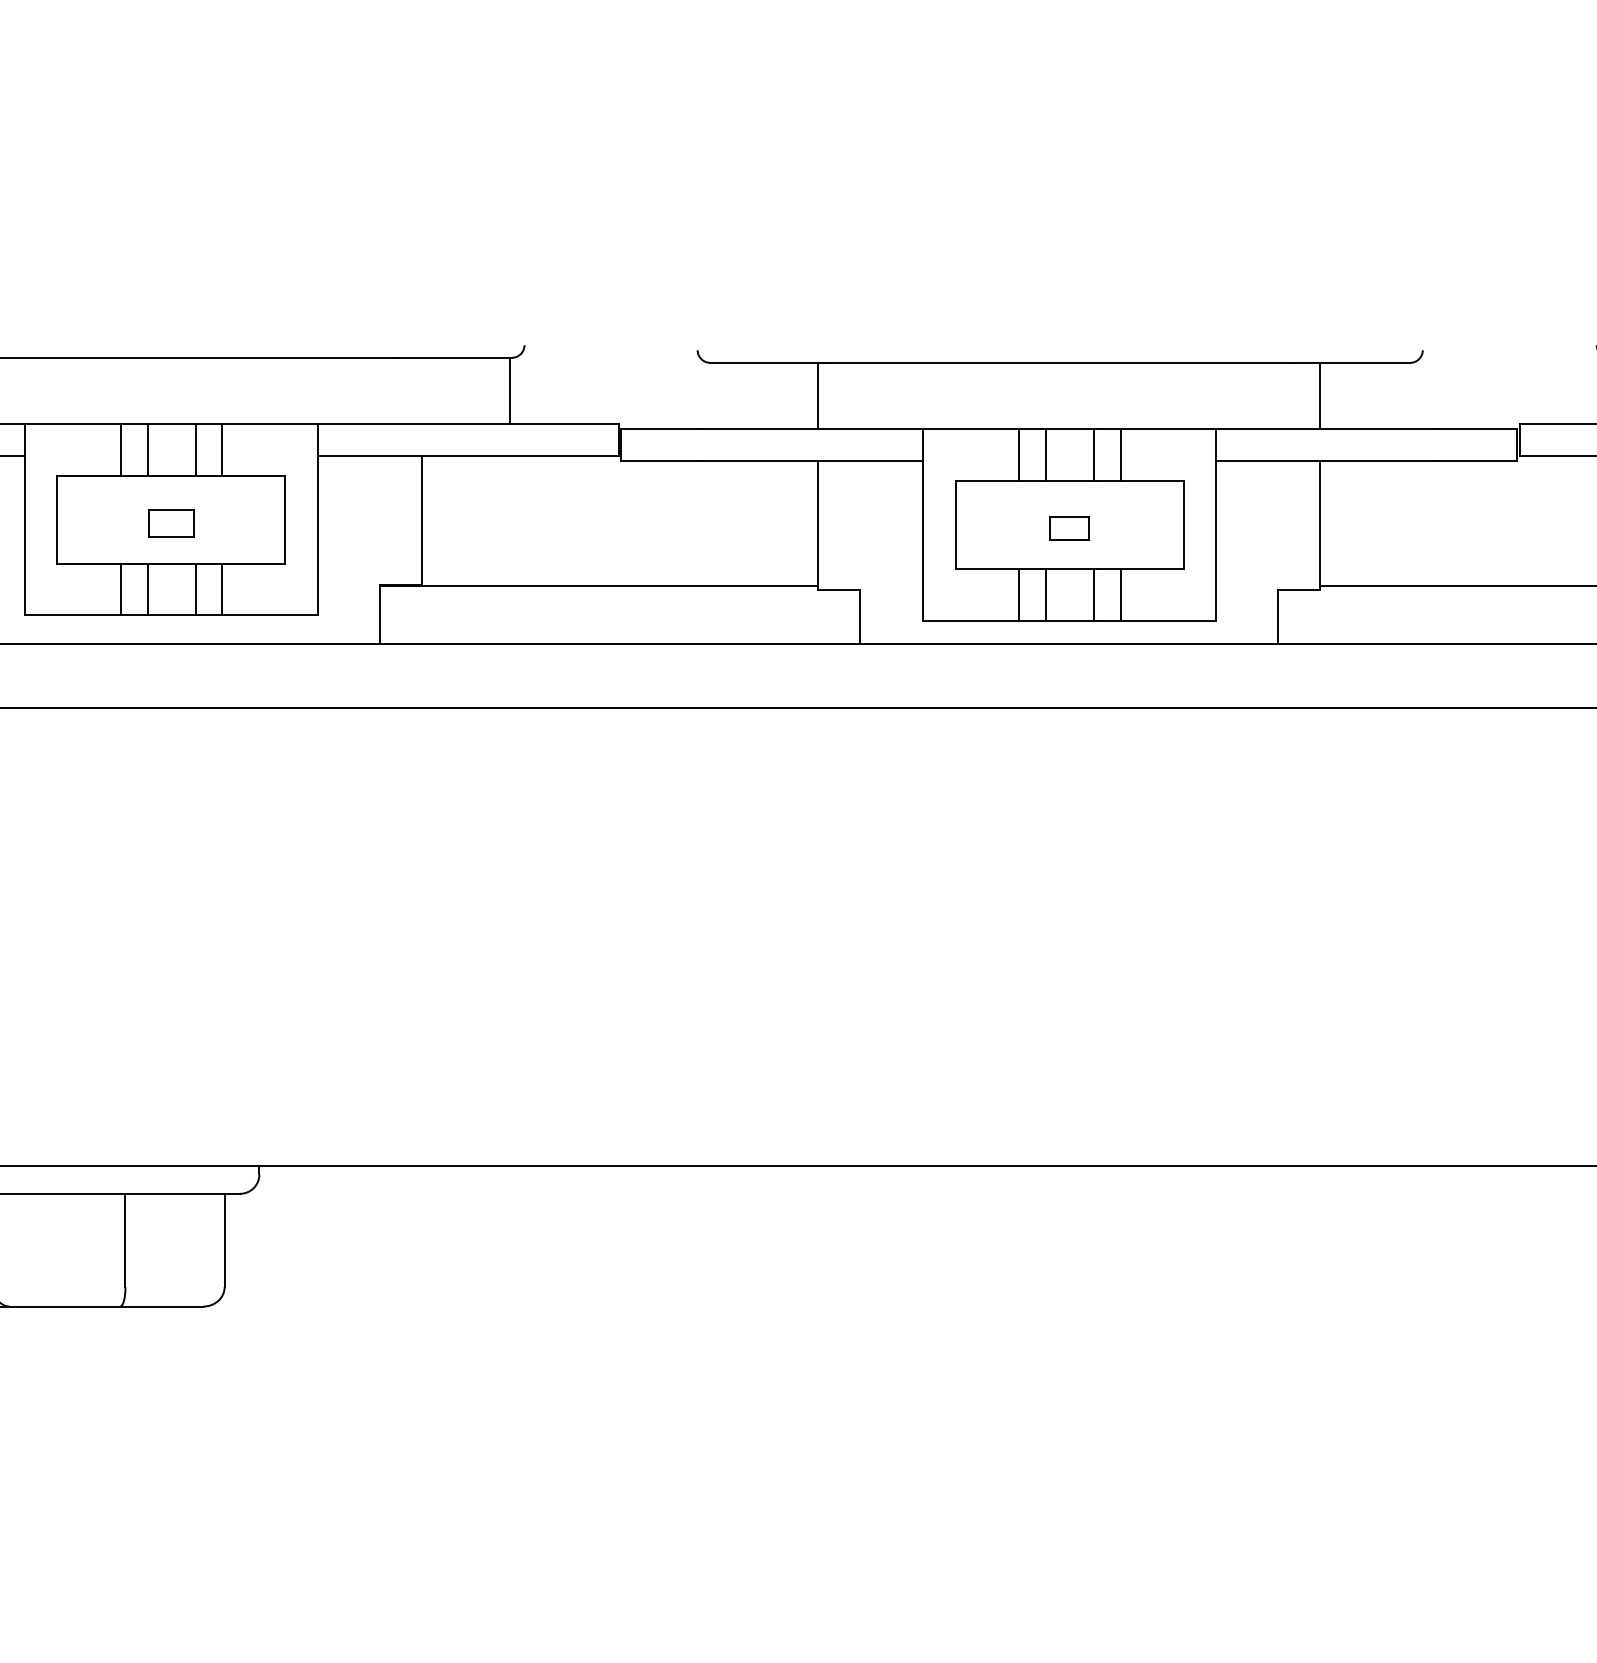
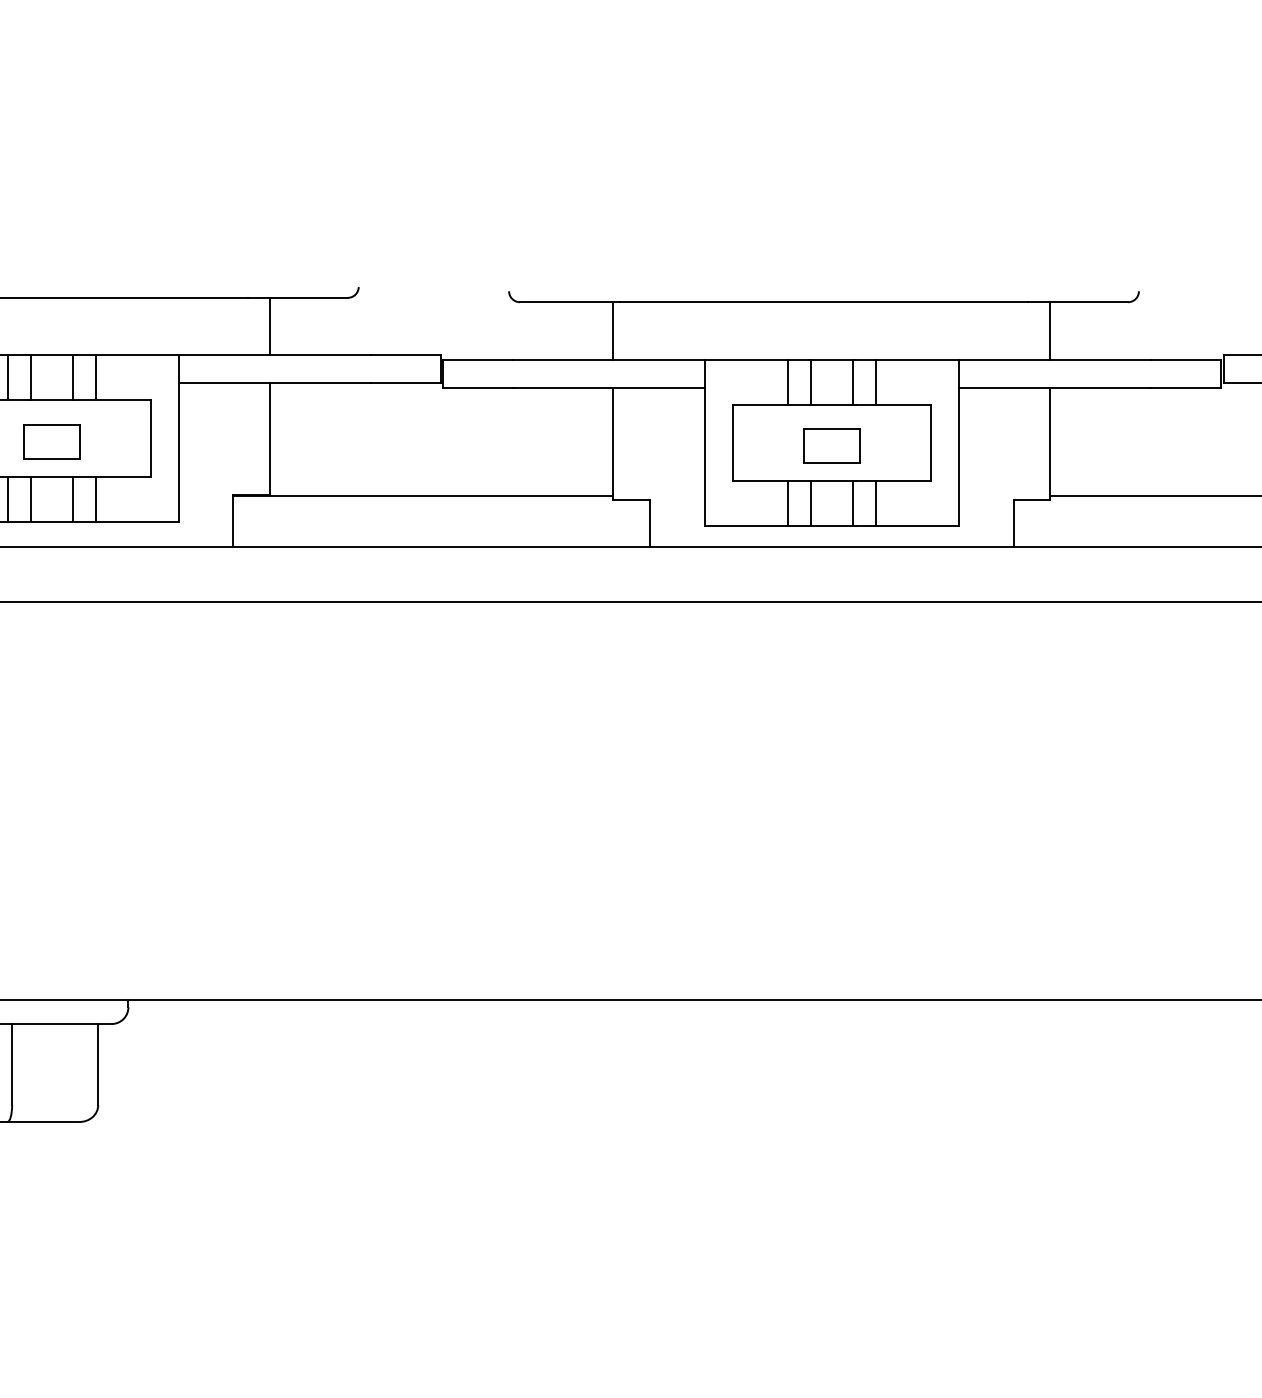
line: (510, 390) -> (270, 326), moved
part: (171, 523) -> (52, 441), size x1.43
part: (1069, 528) -> (832, 446), size x1.67

